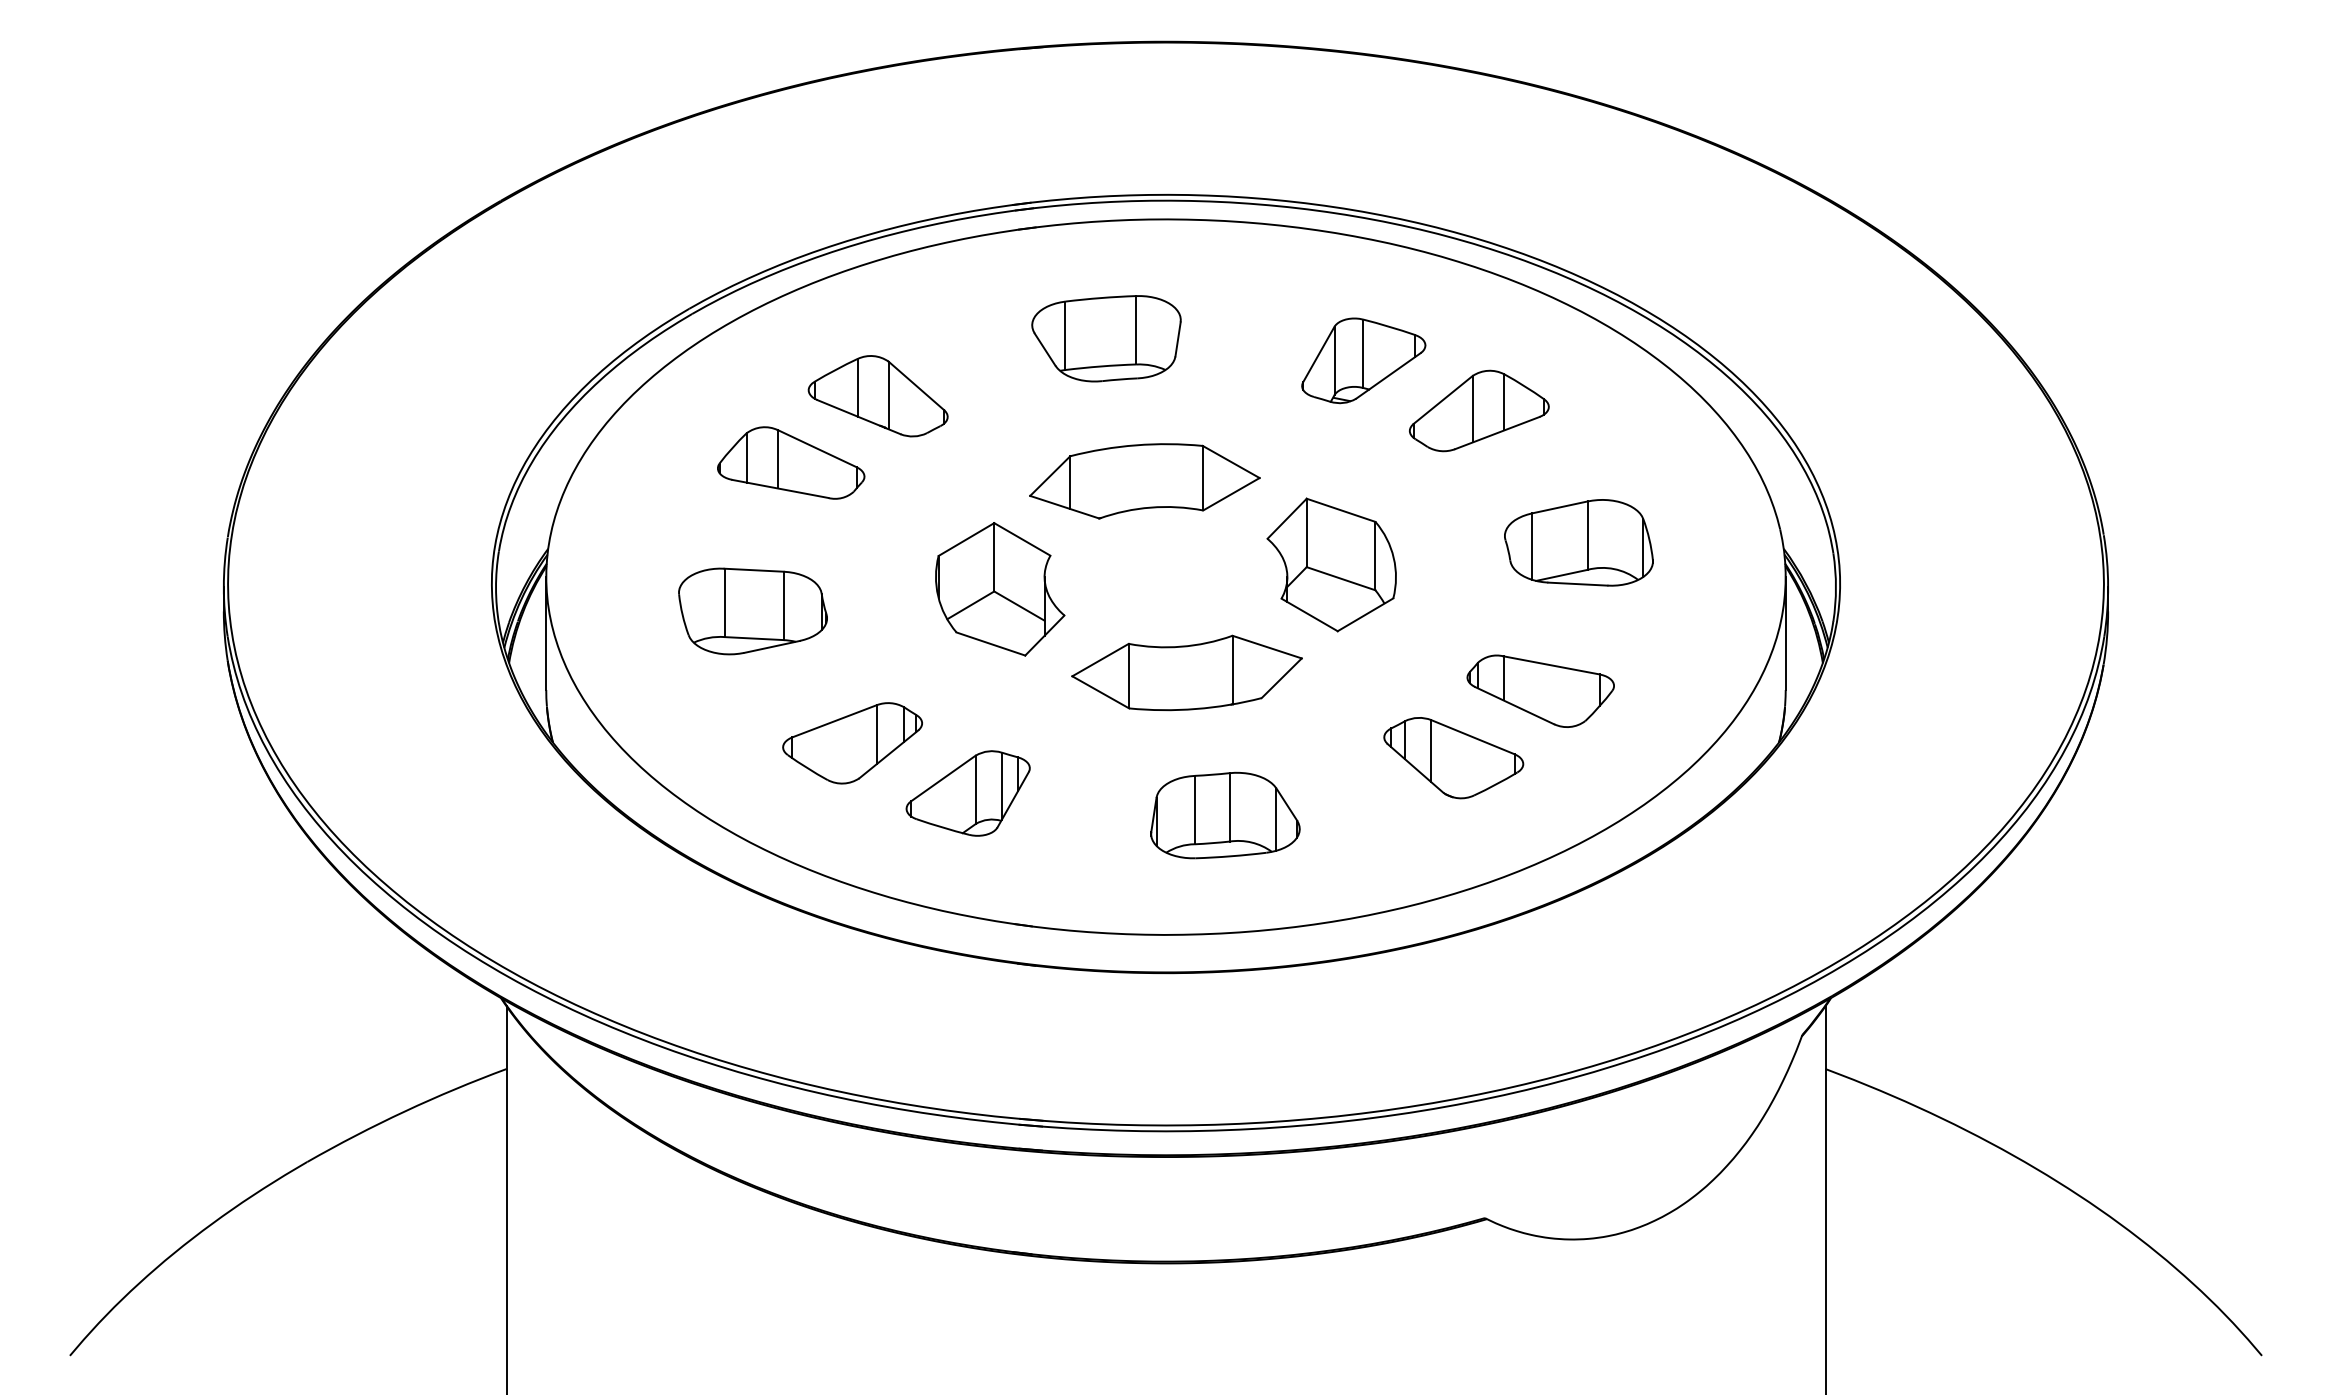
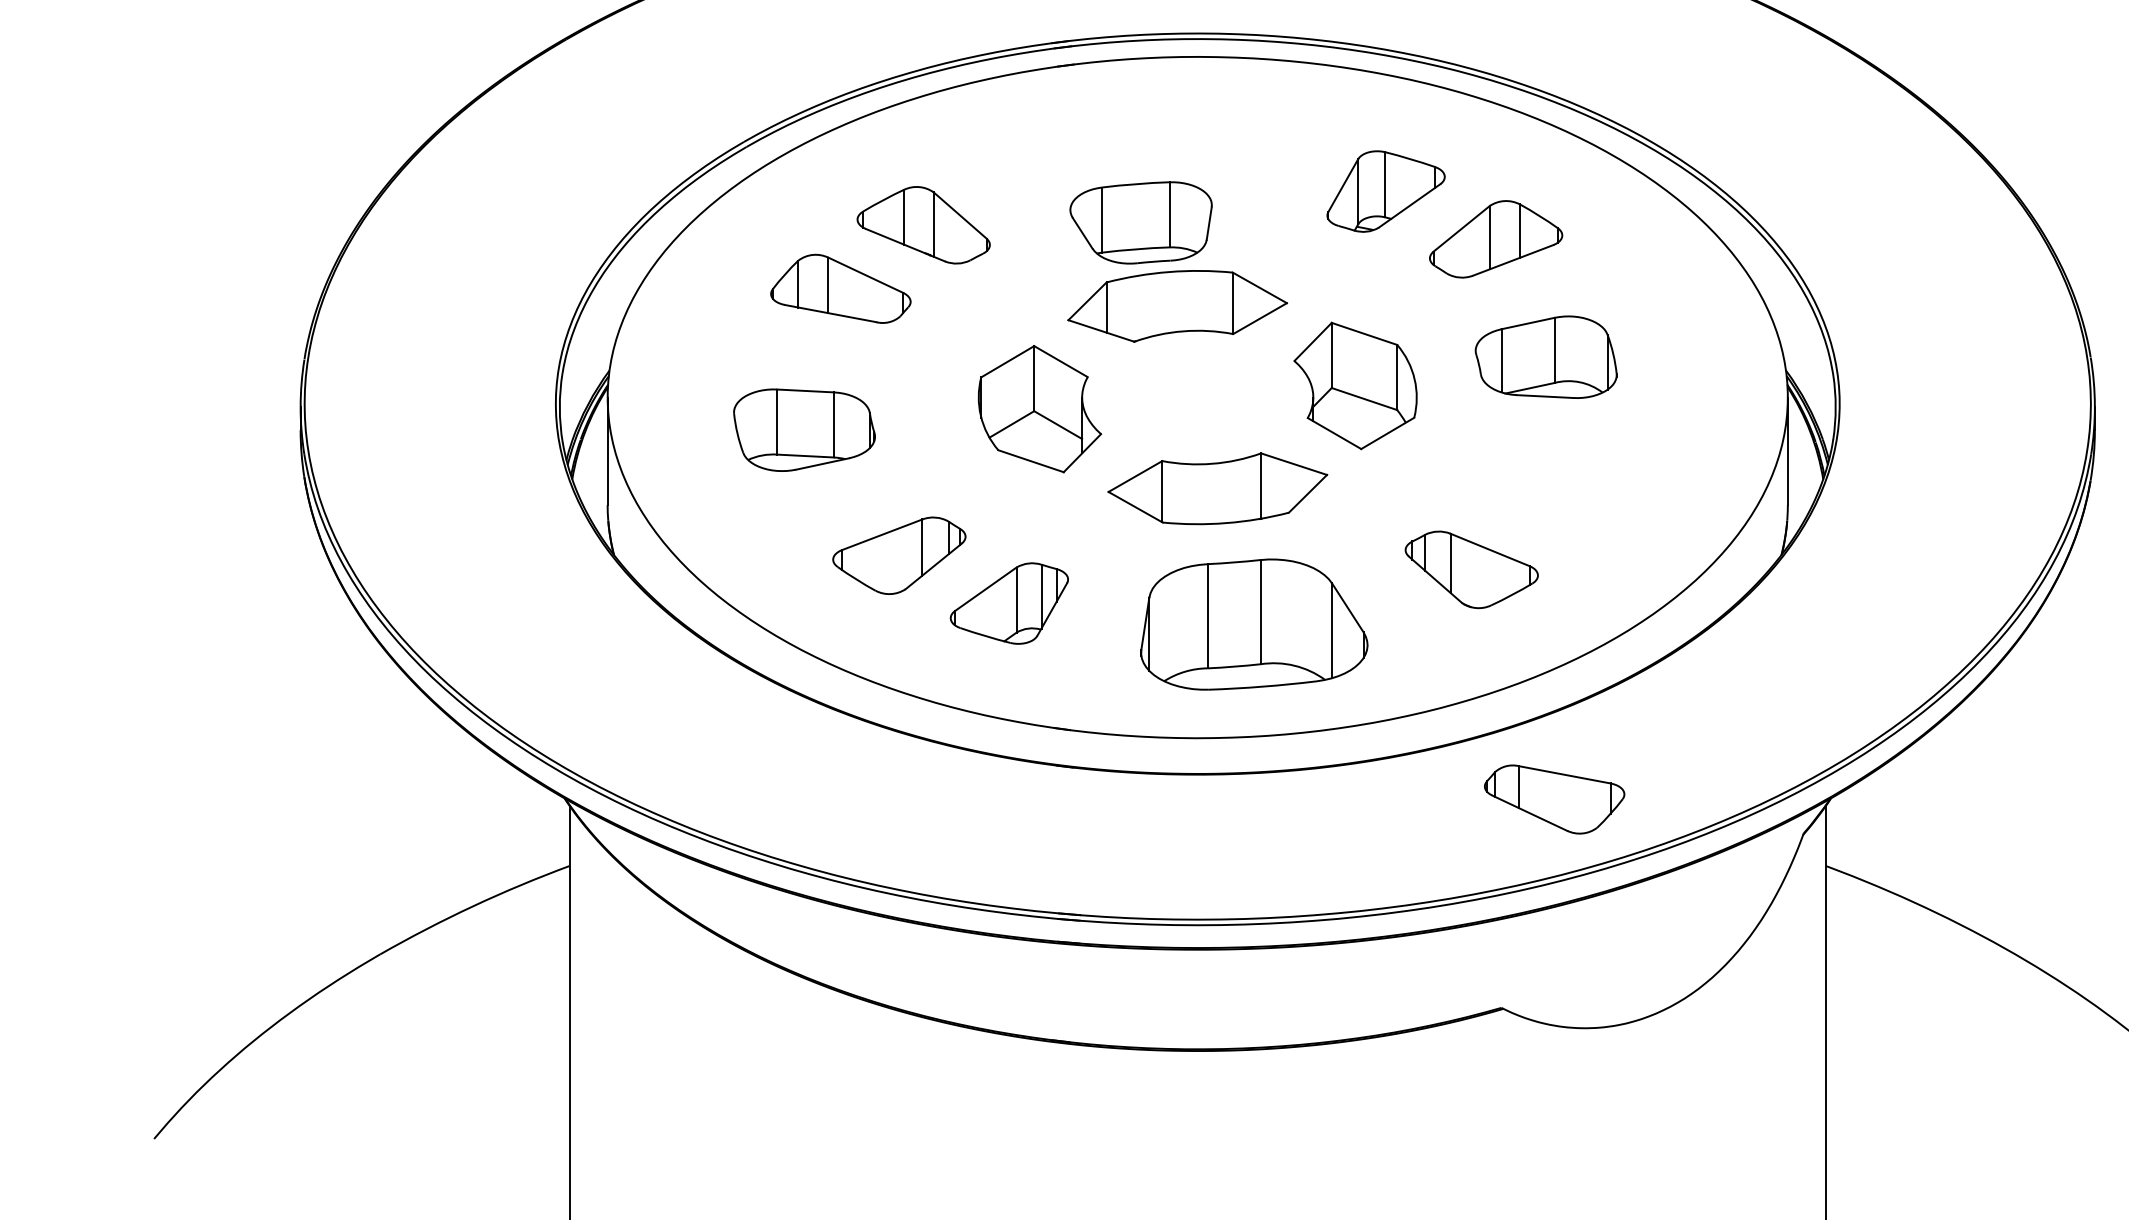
part: (1106, 338) -> (1141, 222), moved
part: (1578, 542) -> (1545, 356), moved
part: (1540, 690) -> (1554, 798), moved
part: (1225, 815) -> (1254, 624), size x1.6

